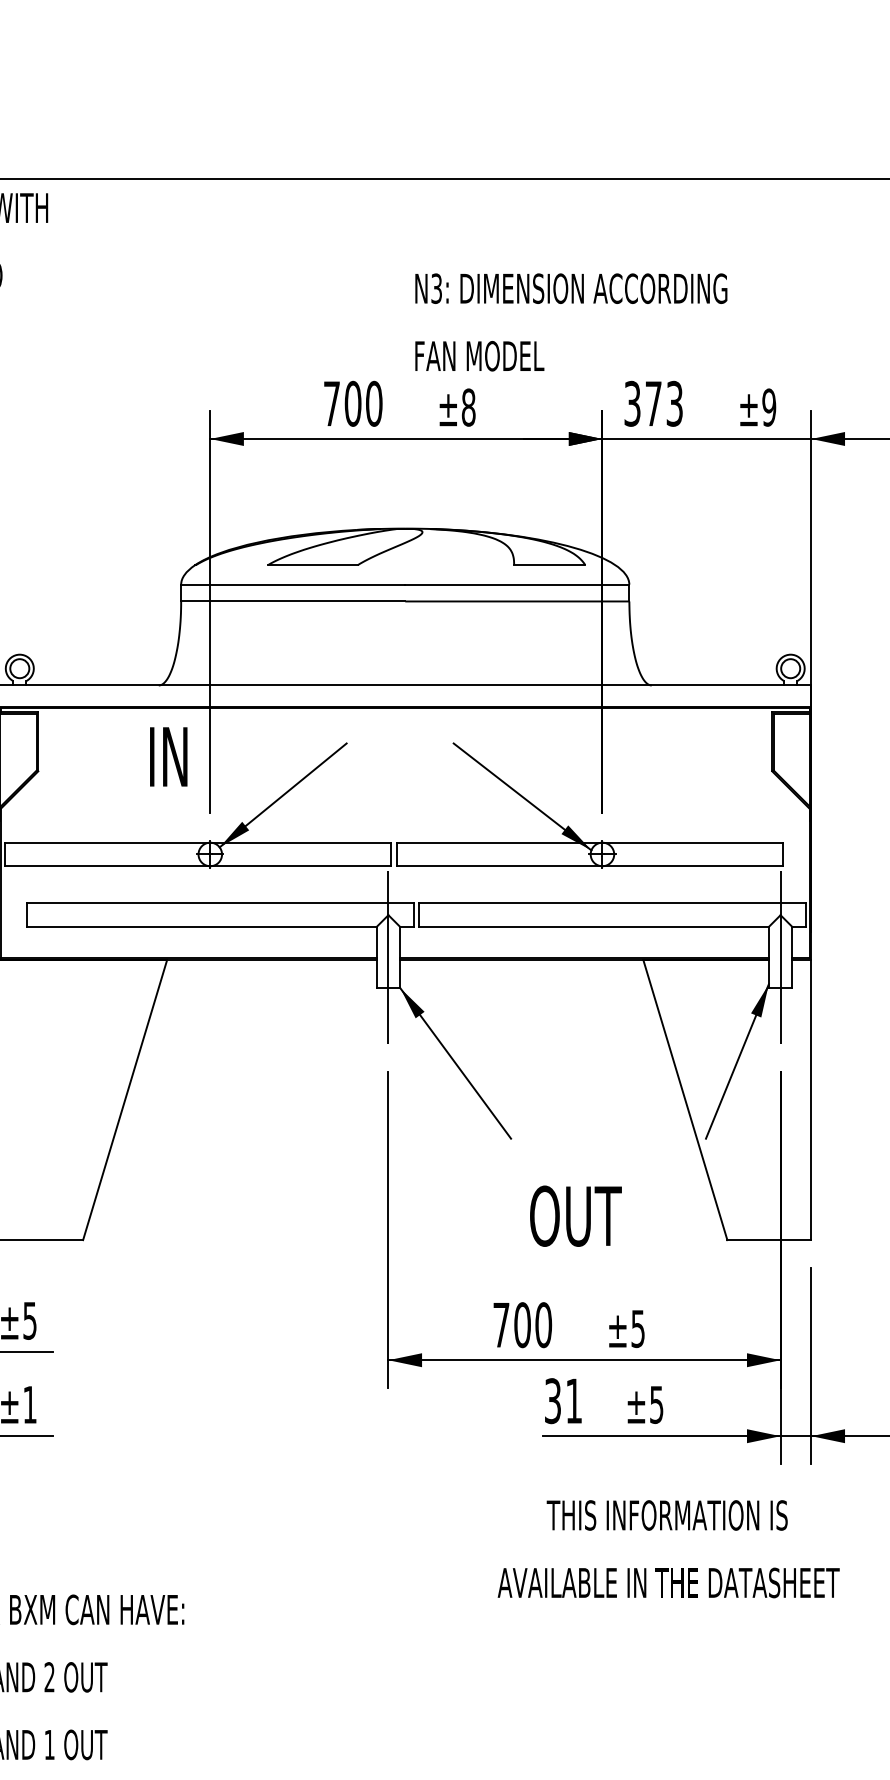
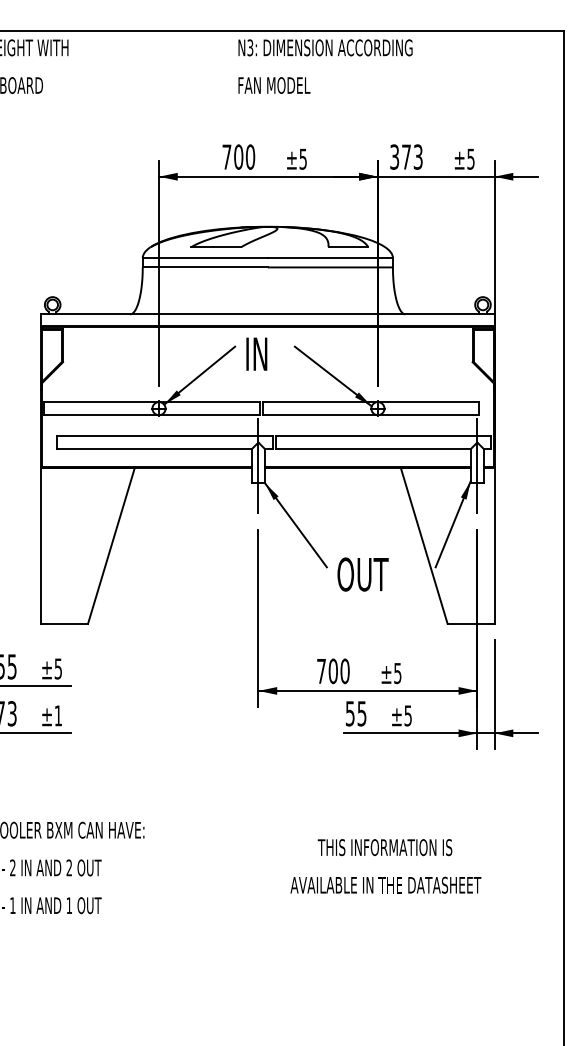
text: (571, 322) -> (325, 66), moved
text: (469, 406) -> (303, 158), ±8 -> ±5
text: (768, 406) -> (470, 158), ±9 -> ±5
text: (168, 755) -> (256, 353), moved
text: (574, 1216) -> (362, 574), moved
text: (564, 1400) -> (356, 713), 31 -> 55
text: (668, 1549) -> (385, 866), moved

